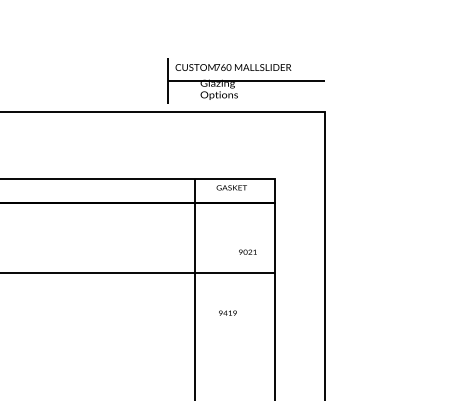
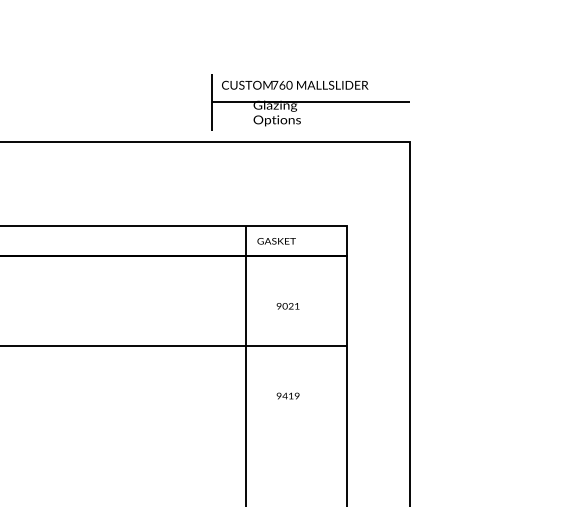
text: (231, 187) -> (276, 240), moved
text: (247, 251) -> (287, 305), moved

